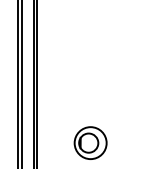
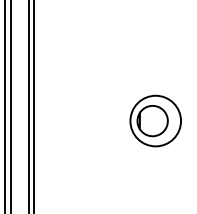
part: (90, 142) -> (155, 120), moved

